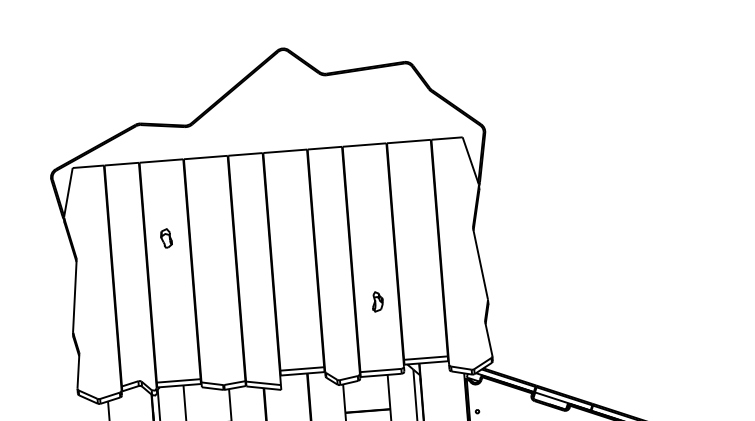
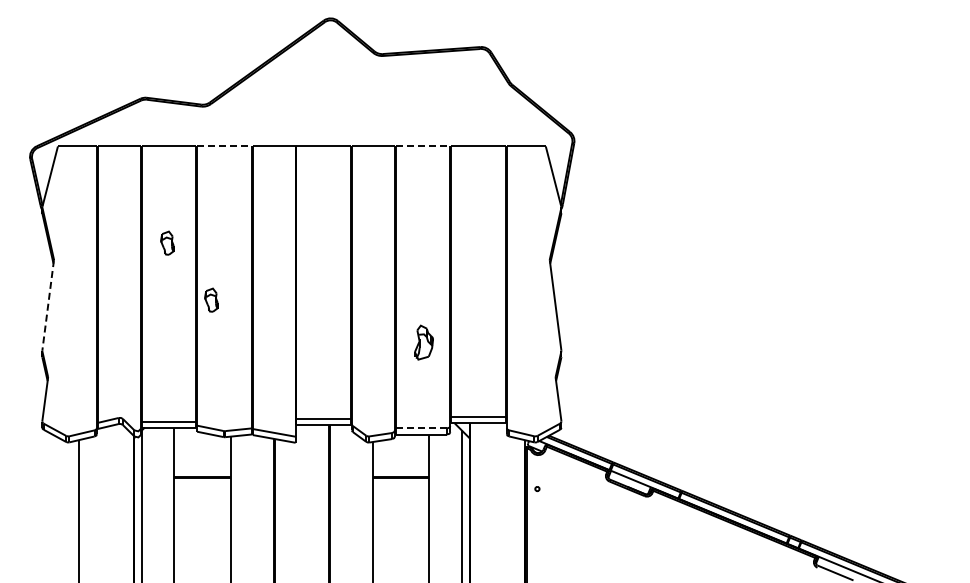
line: (364, 145) -> (423, 146), solid -> dashed
line: (205, 157) -> (224, 146), solid -> dashed
part: (205, 280) -> (211, 299), added
line: (75, 295) -> (48, 305), solid -> dashed
part: (378, 301) -> (424, 342), size x1.4
line: (381, 370) -> (421, 428), solid -> dashed

